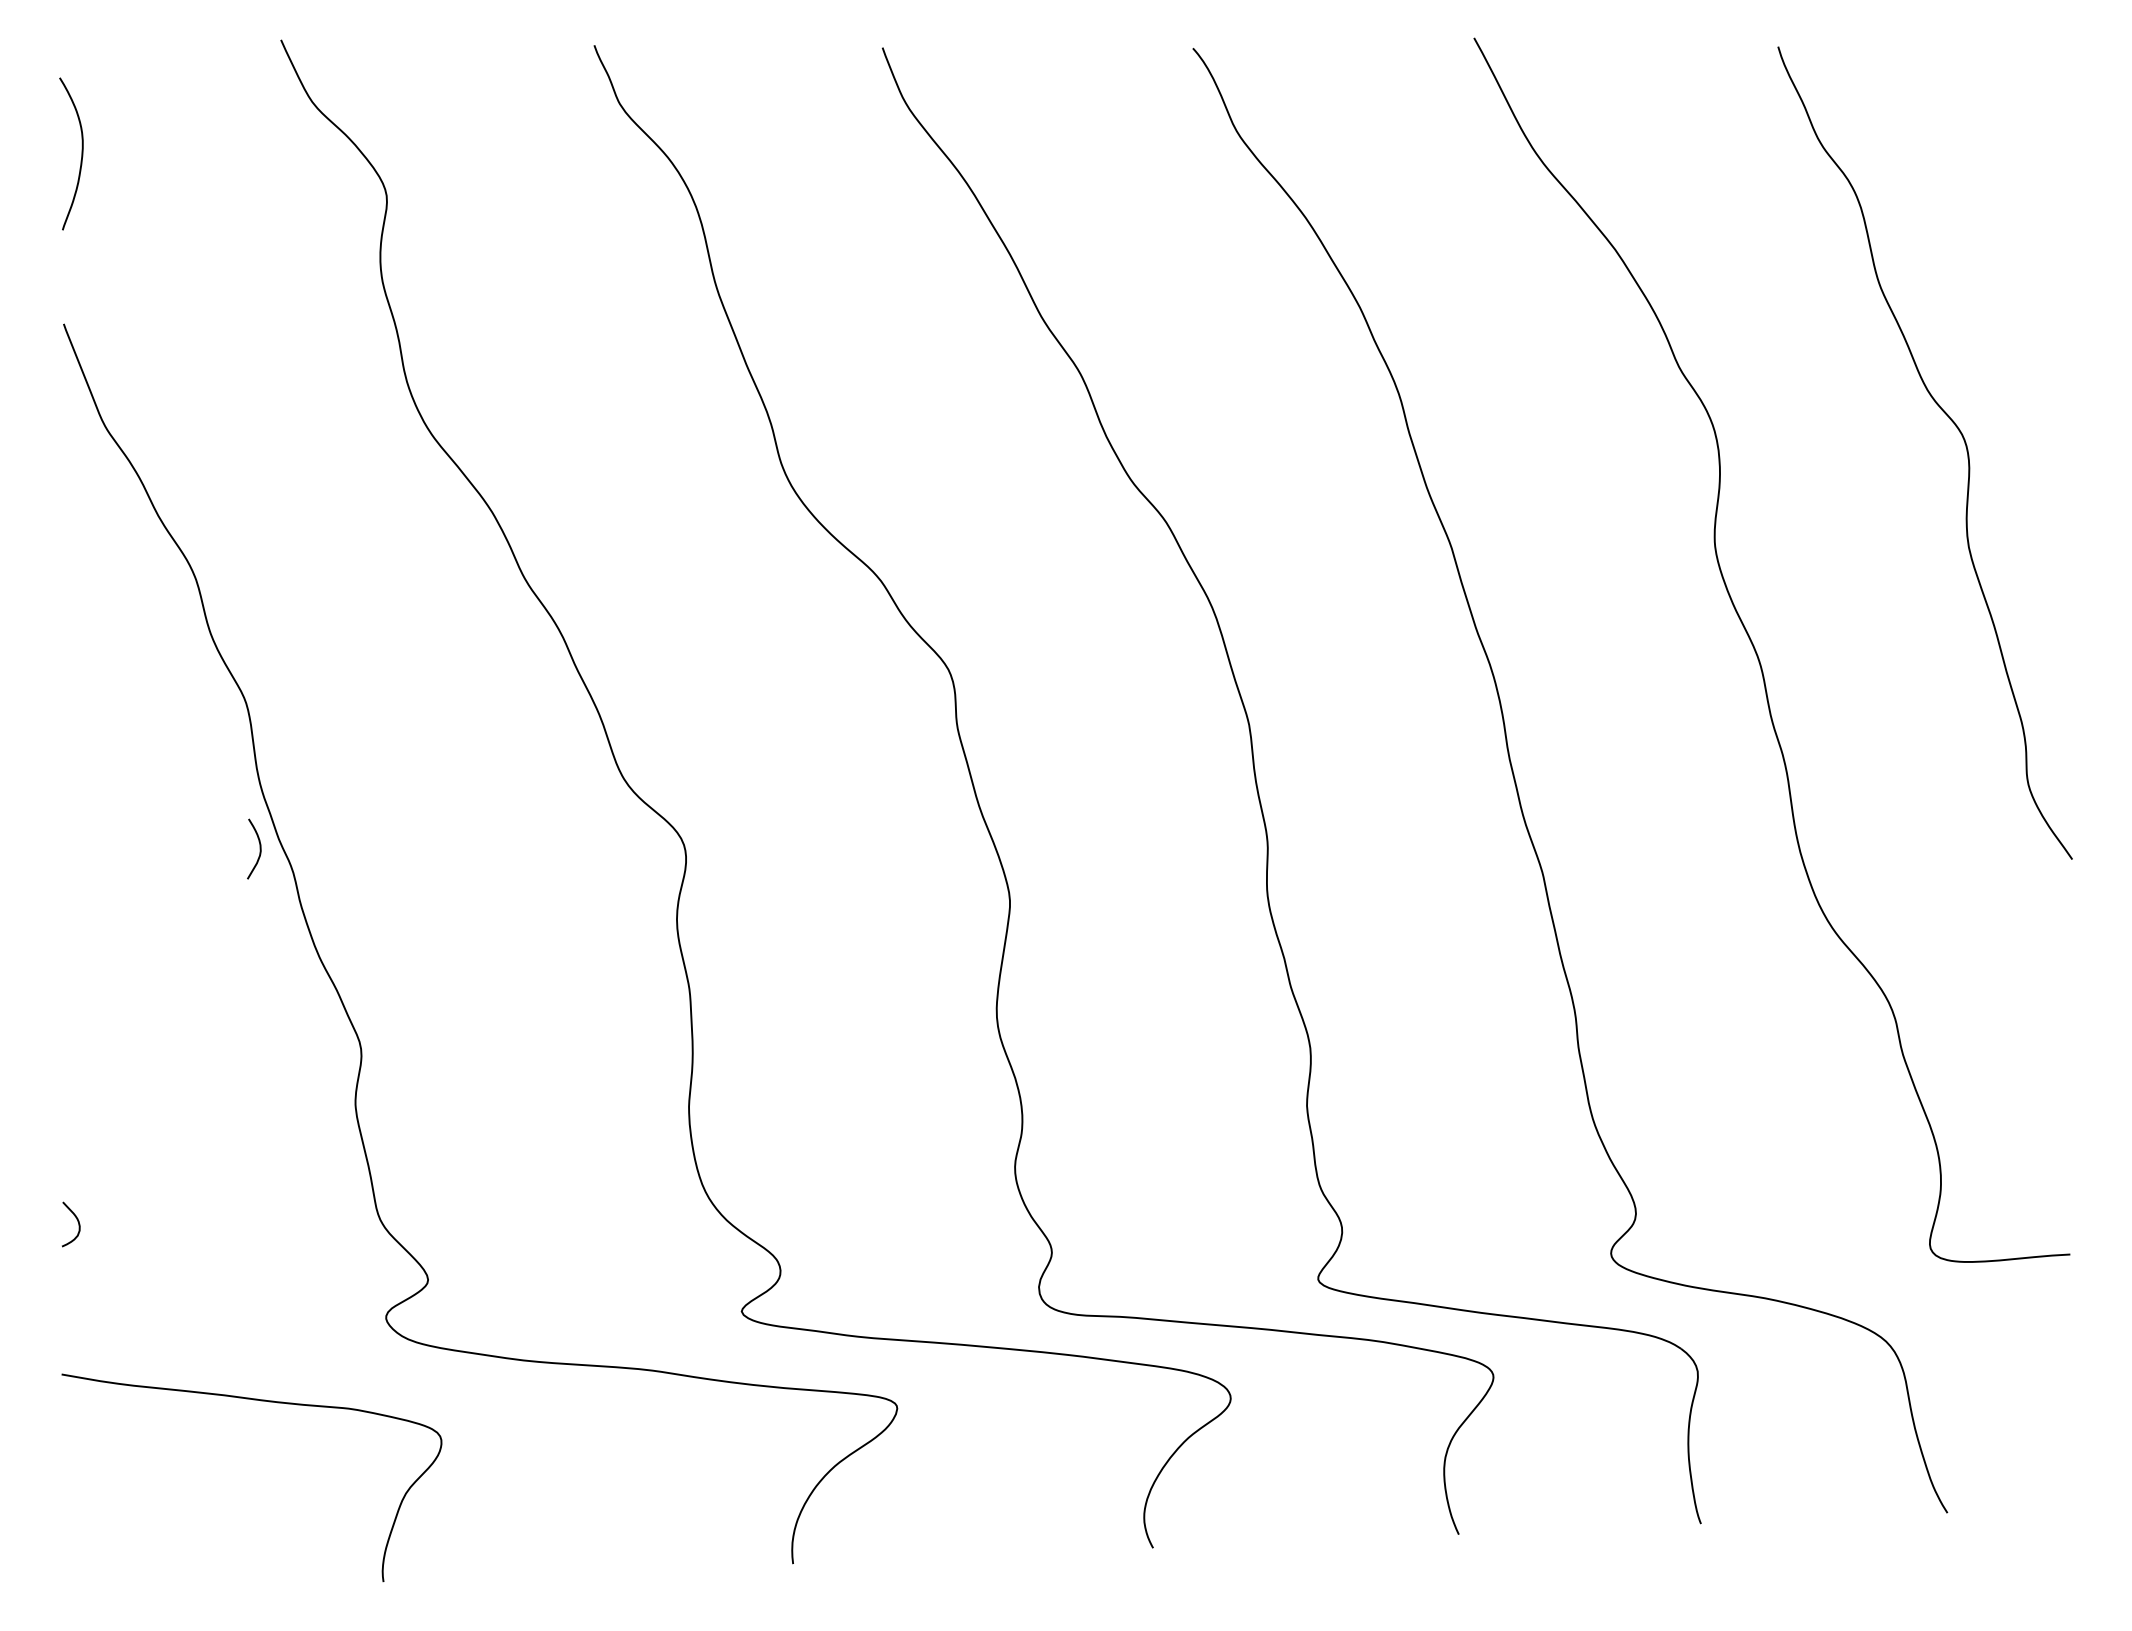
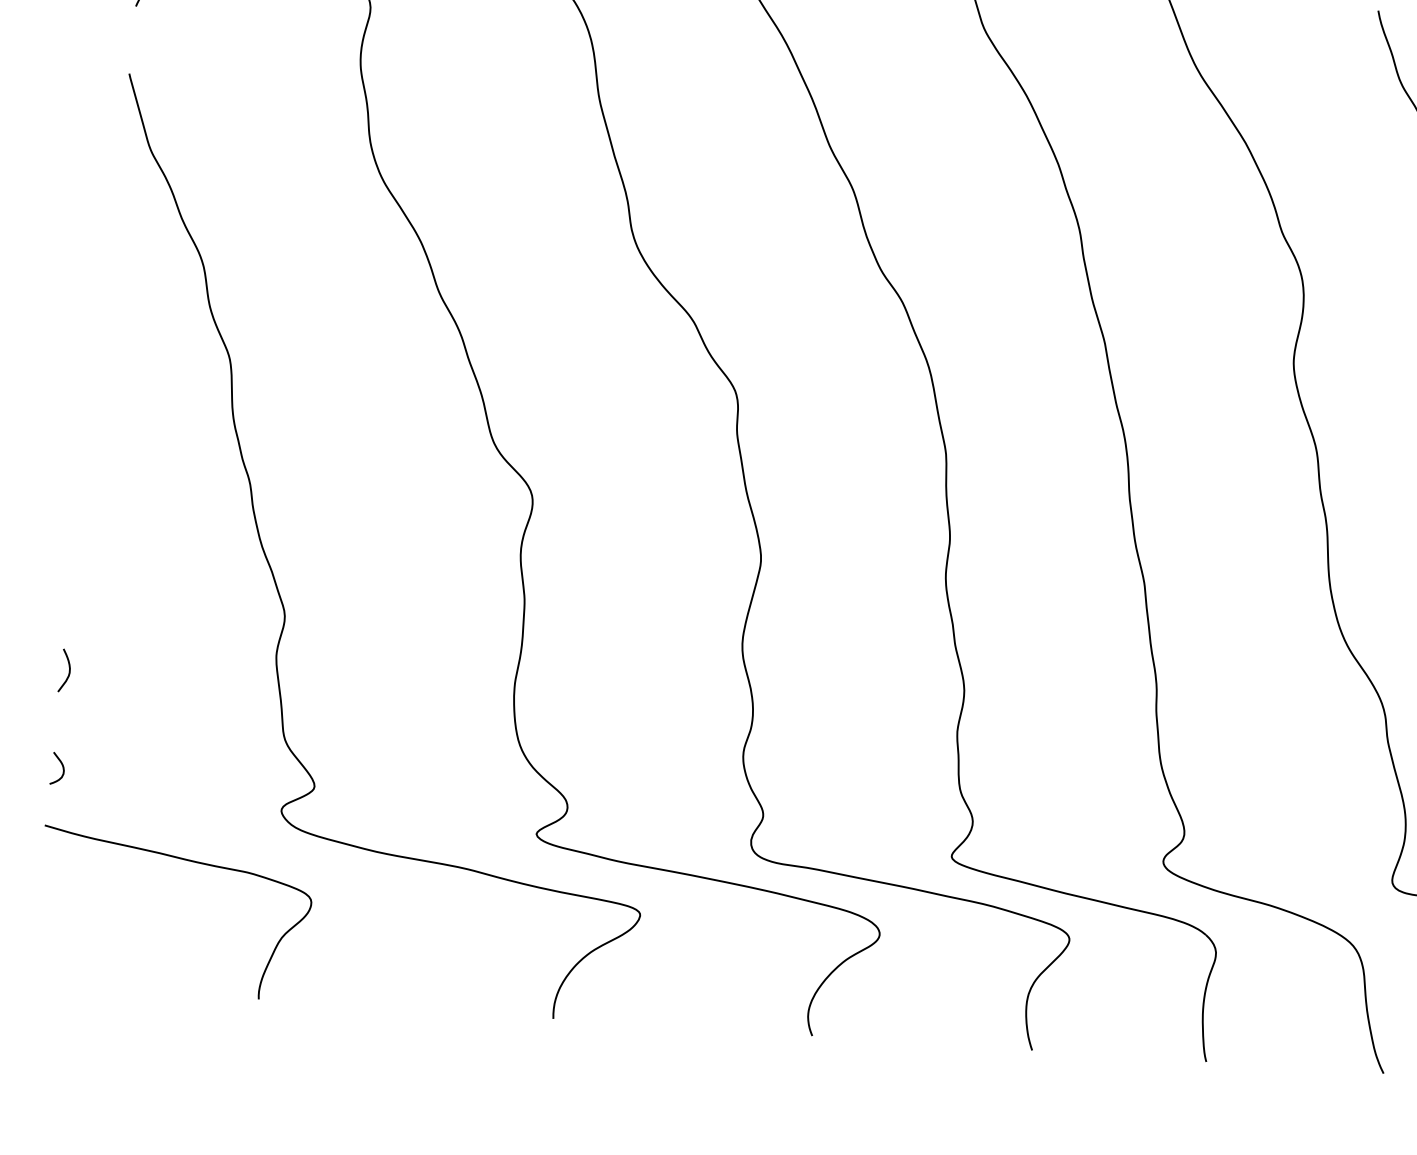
curve: (259, 848) -> (68, 670), moved
curve: (77, 1221) -> (62, 767), moved

